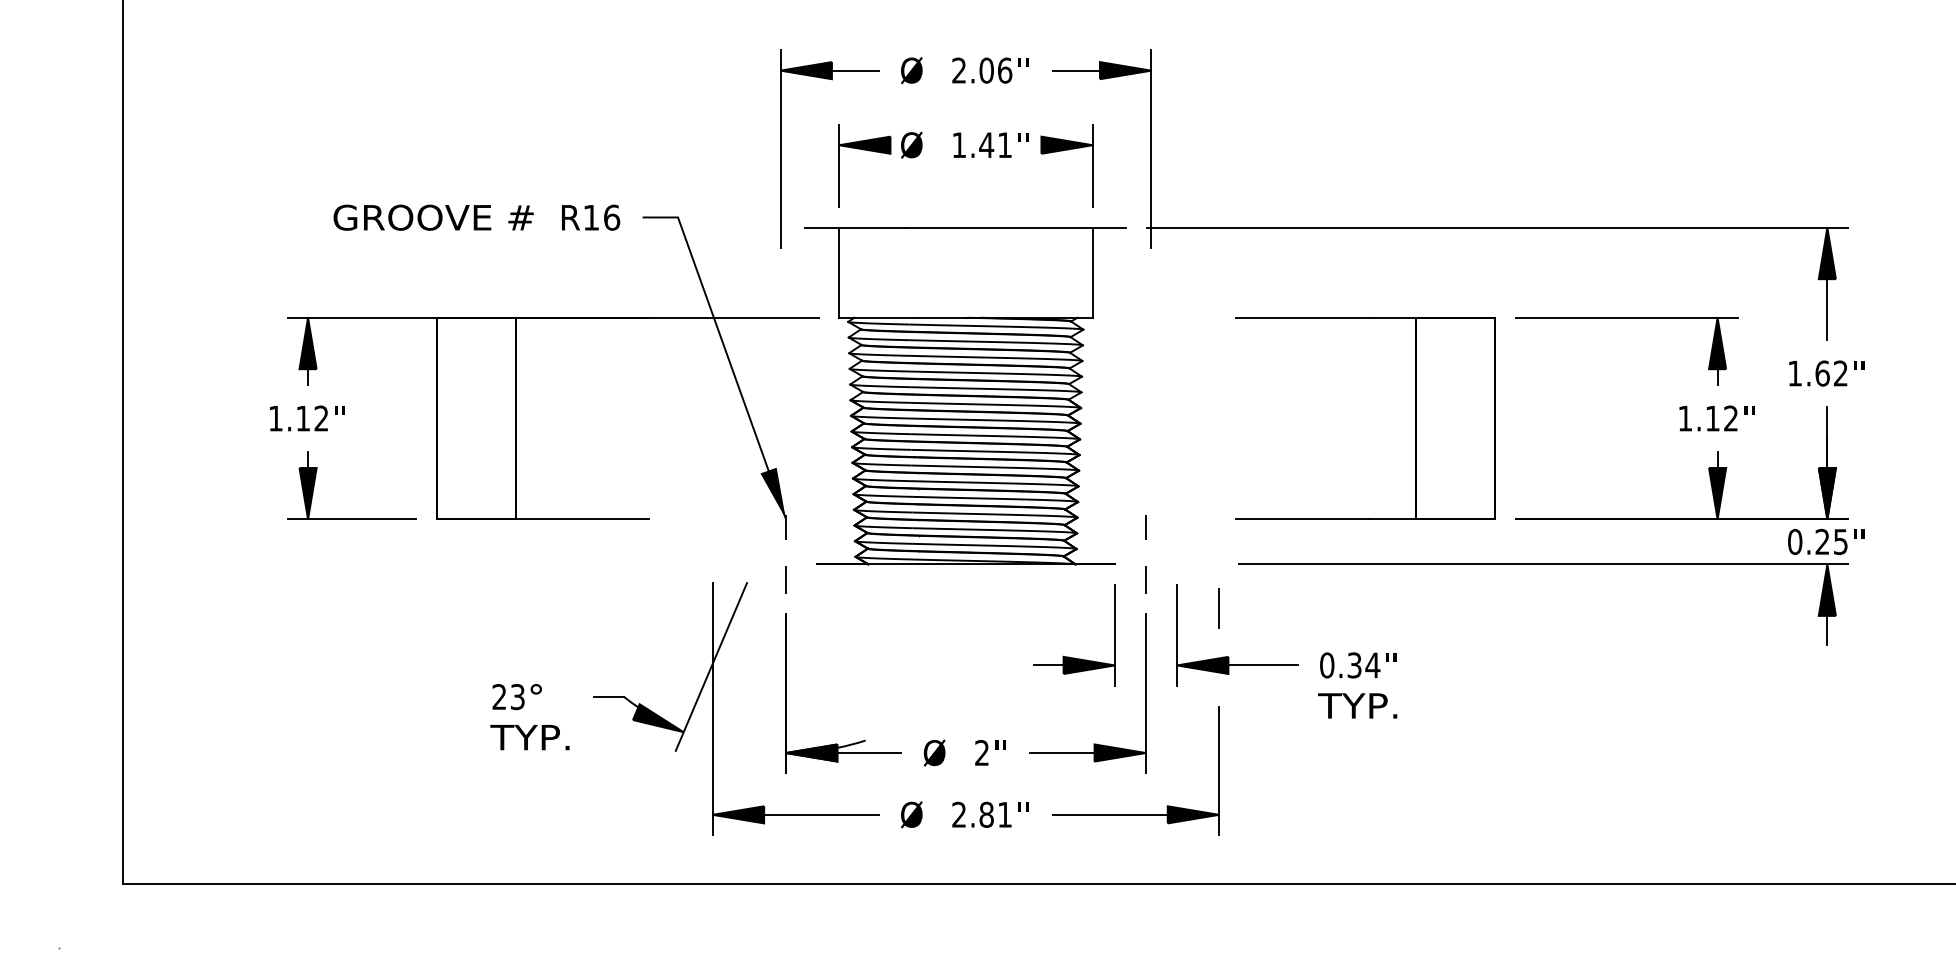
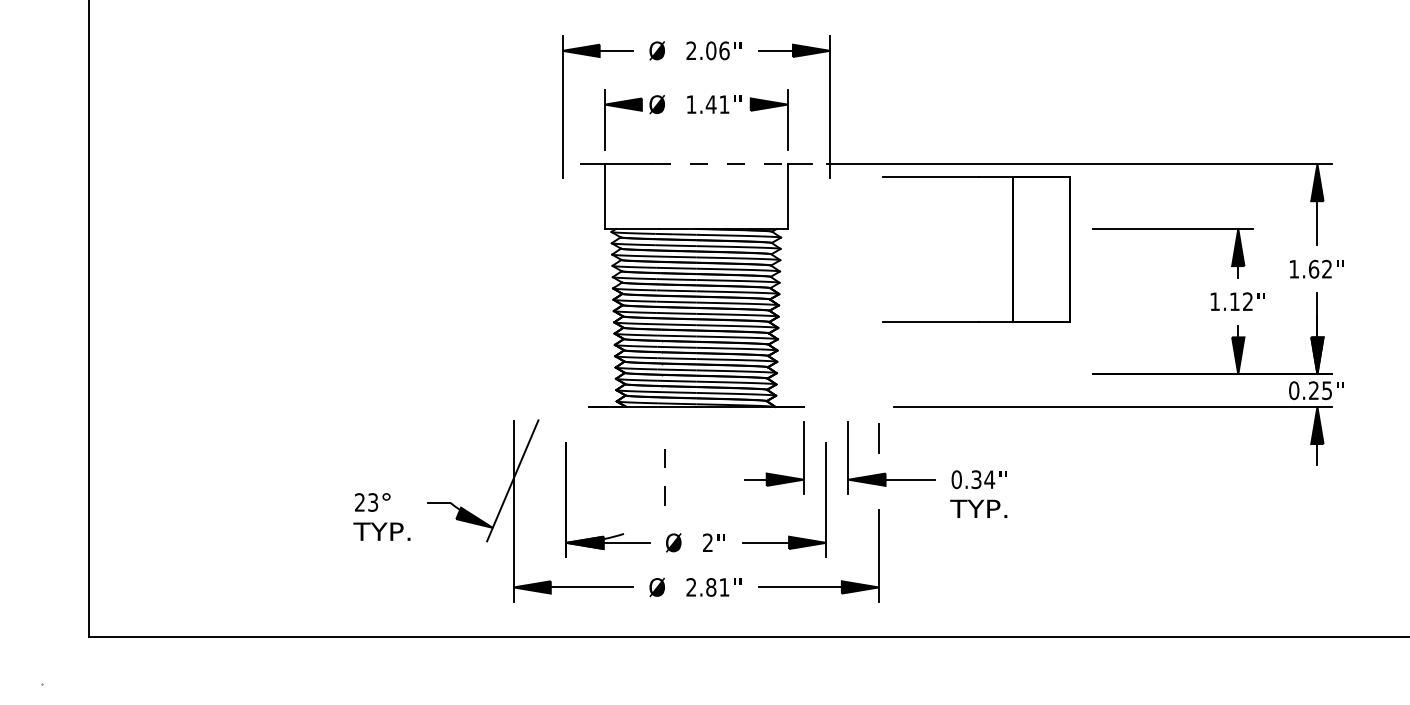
line: (999, 228) -> (720, 164), solid -> dashed
part: (516, 398) -> (372, 287), removed
part: (1415, 418) -> (1012, 249), moved
line: (1145, 566) -> (664, 486), moved

